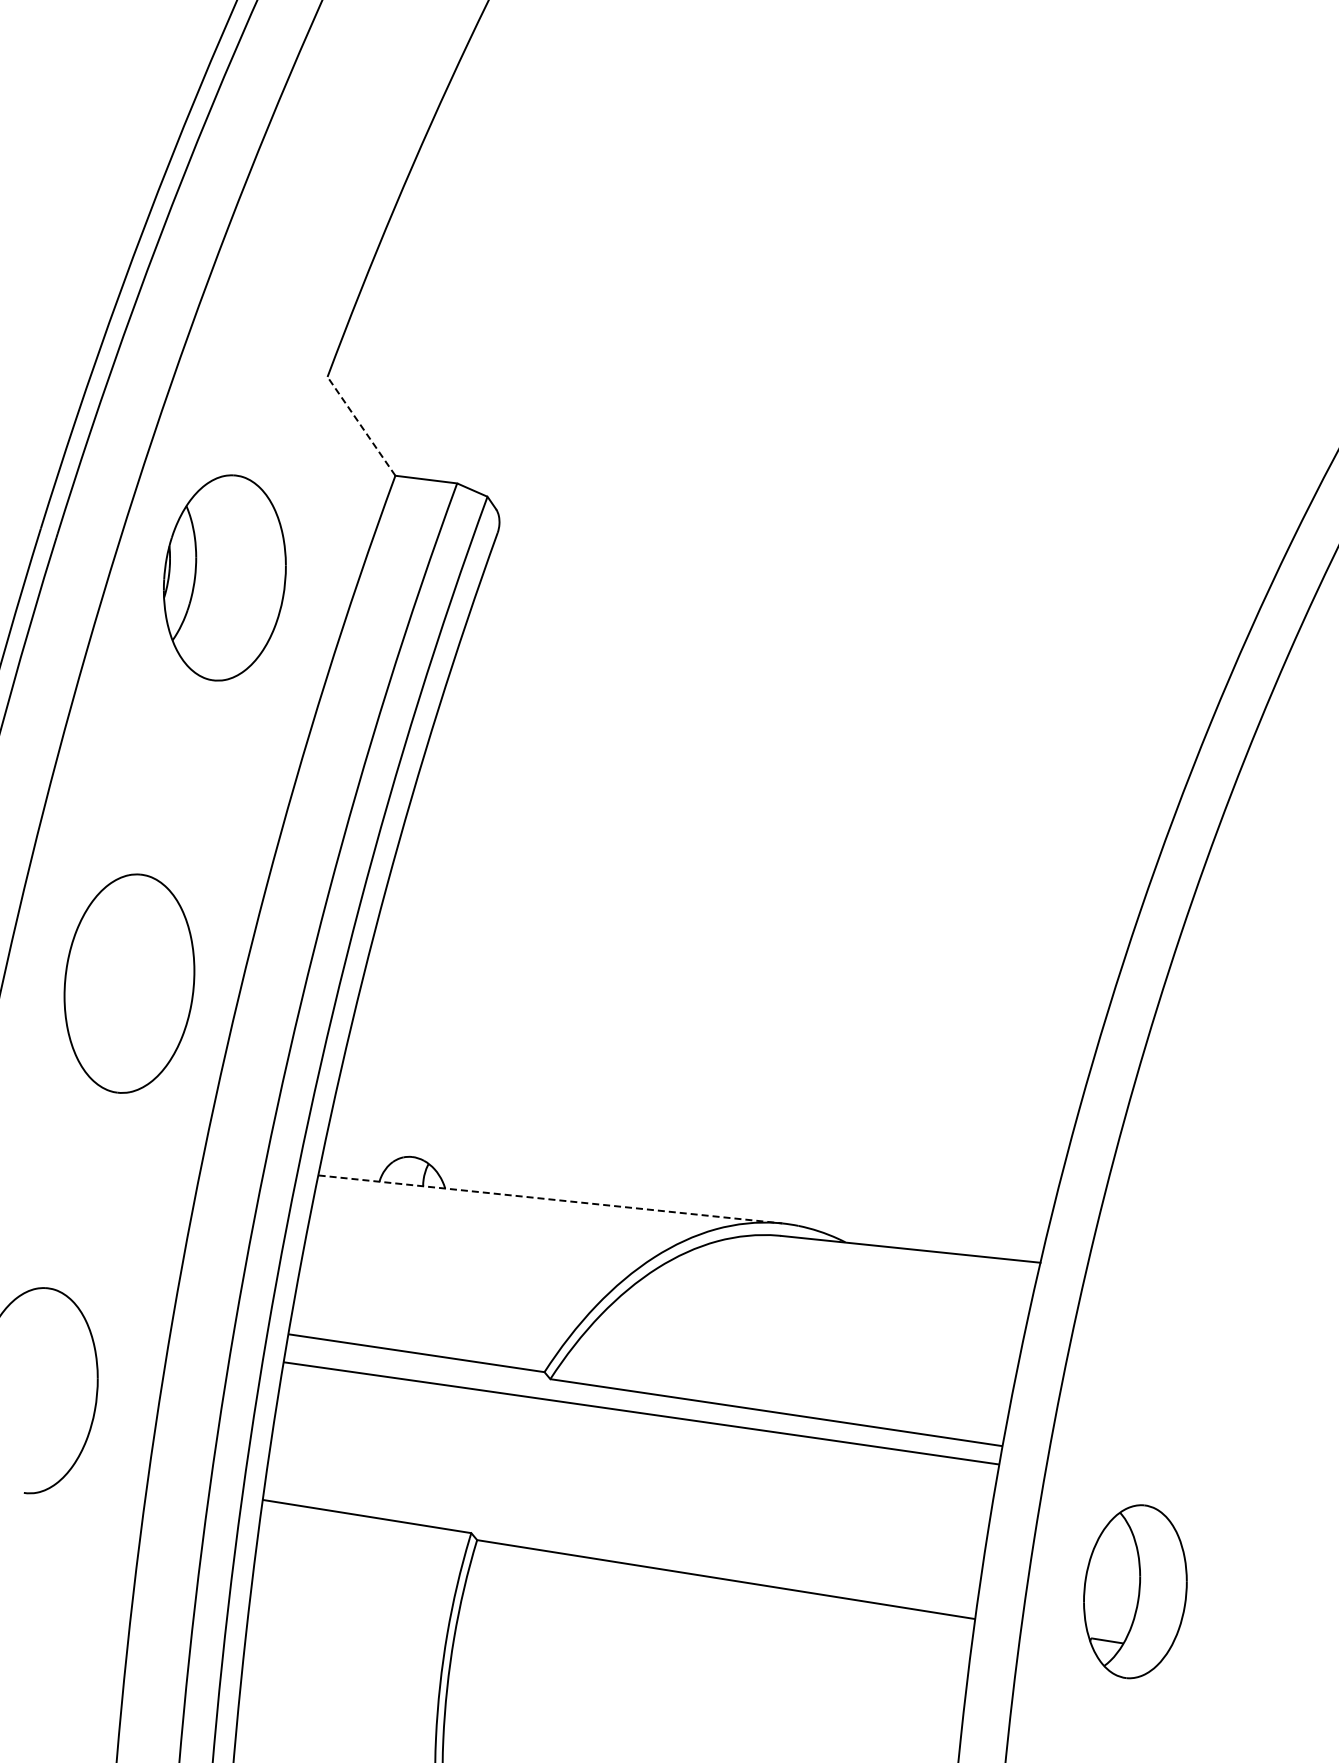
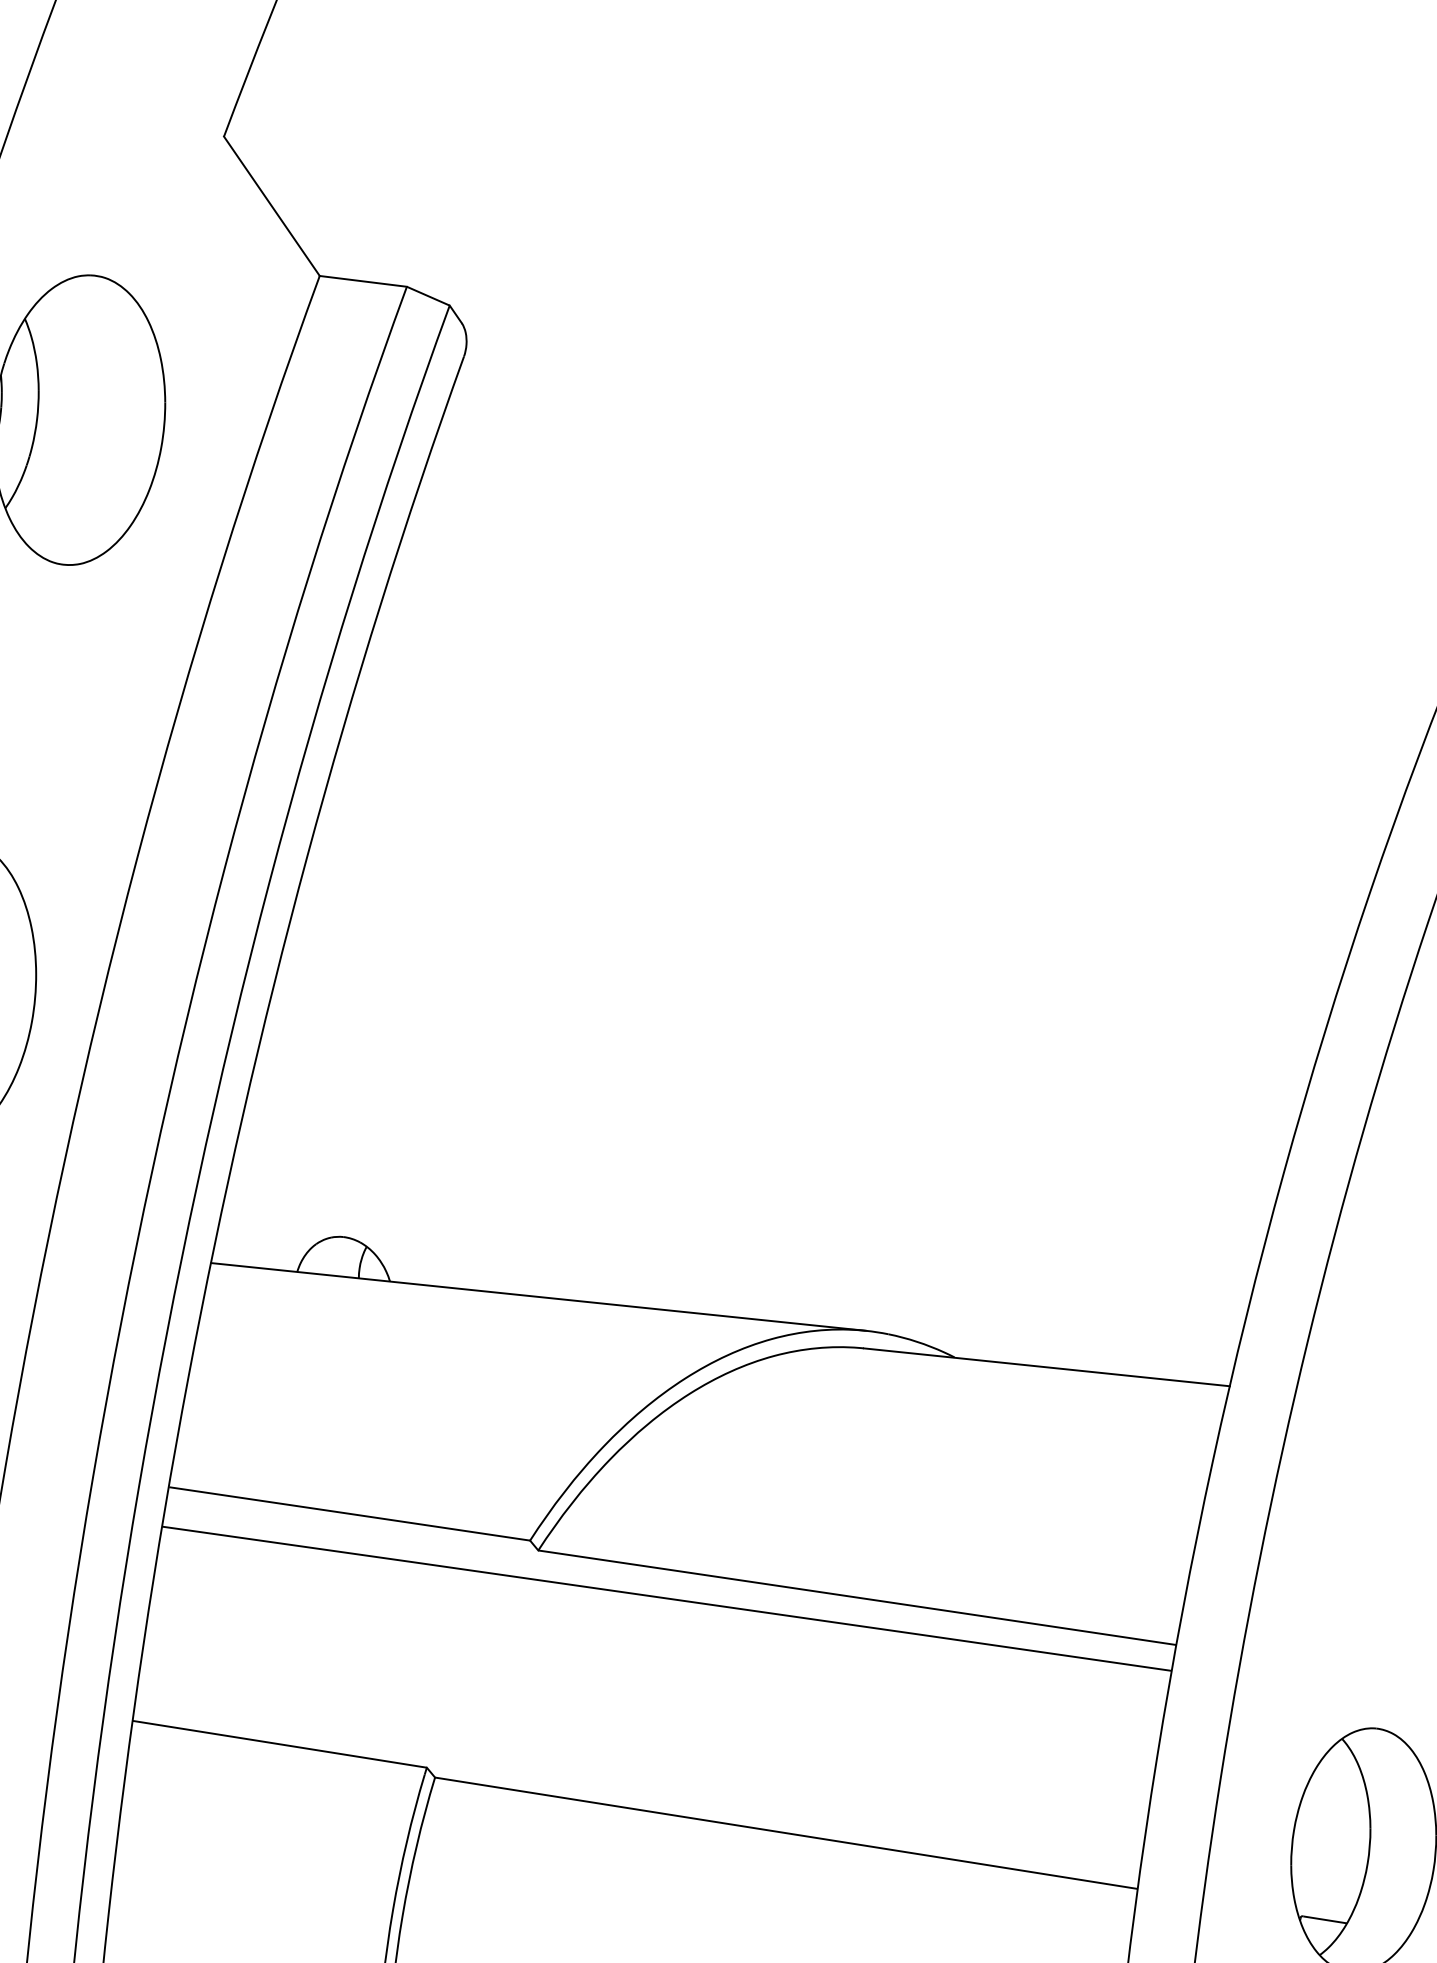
line: (361, 426) -> (271, 206), dashed -> solid
line: (551, 1199) -> (539, 1297), dashed -> solid

